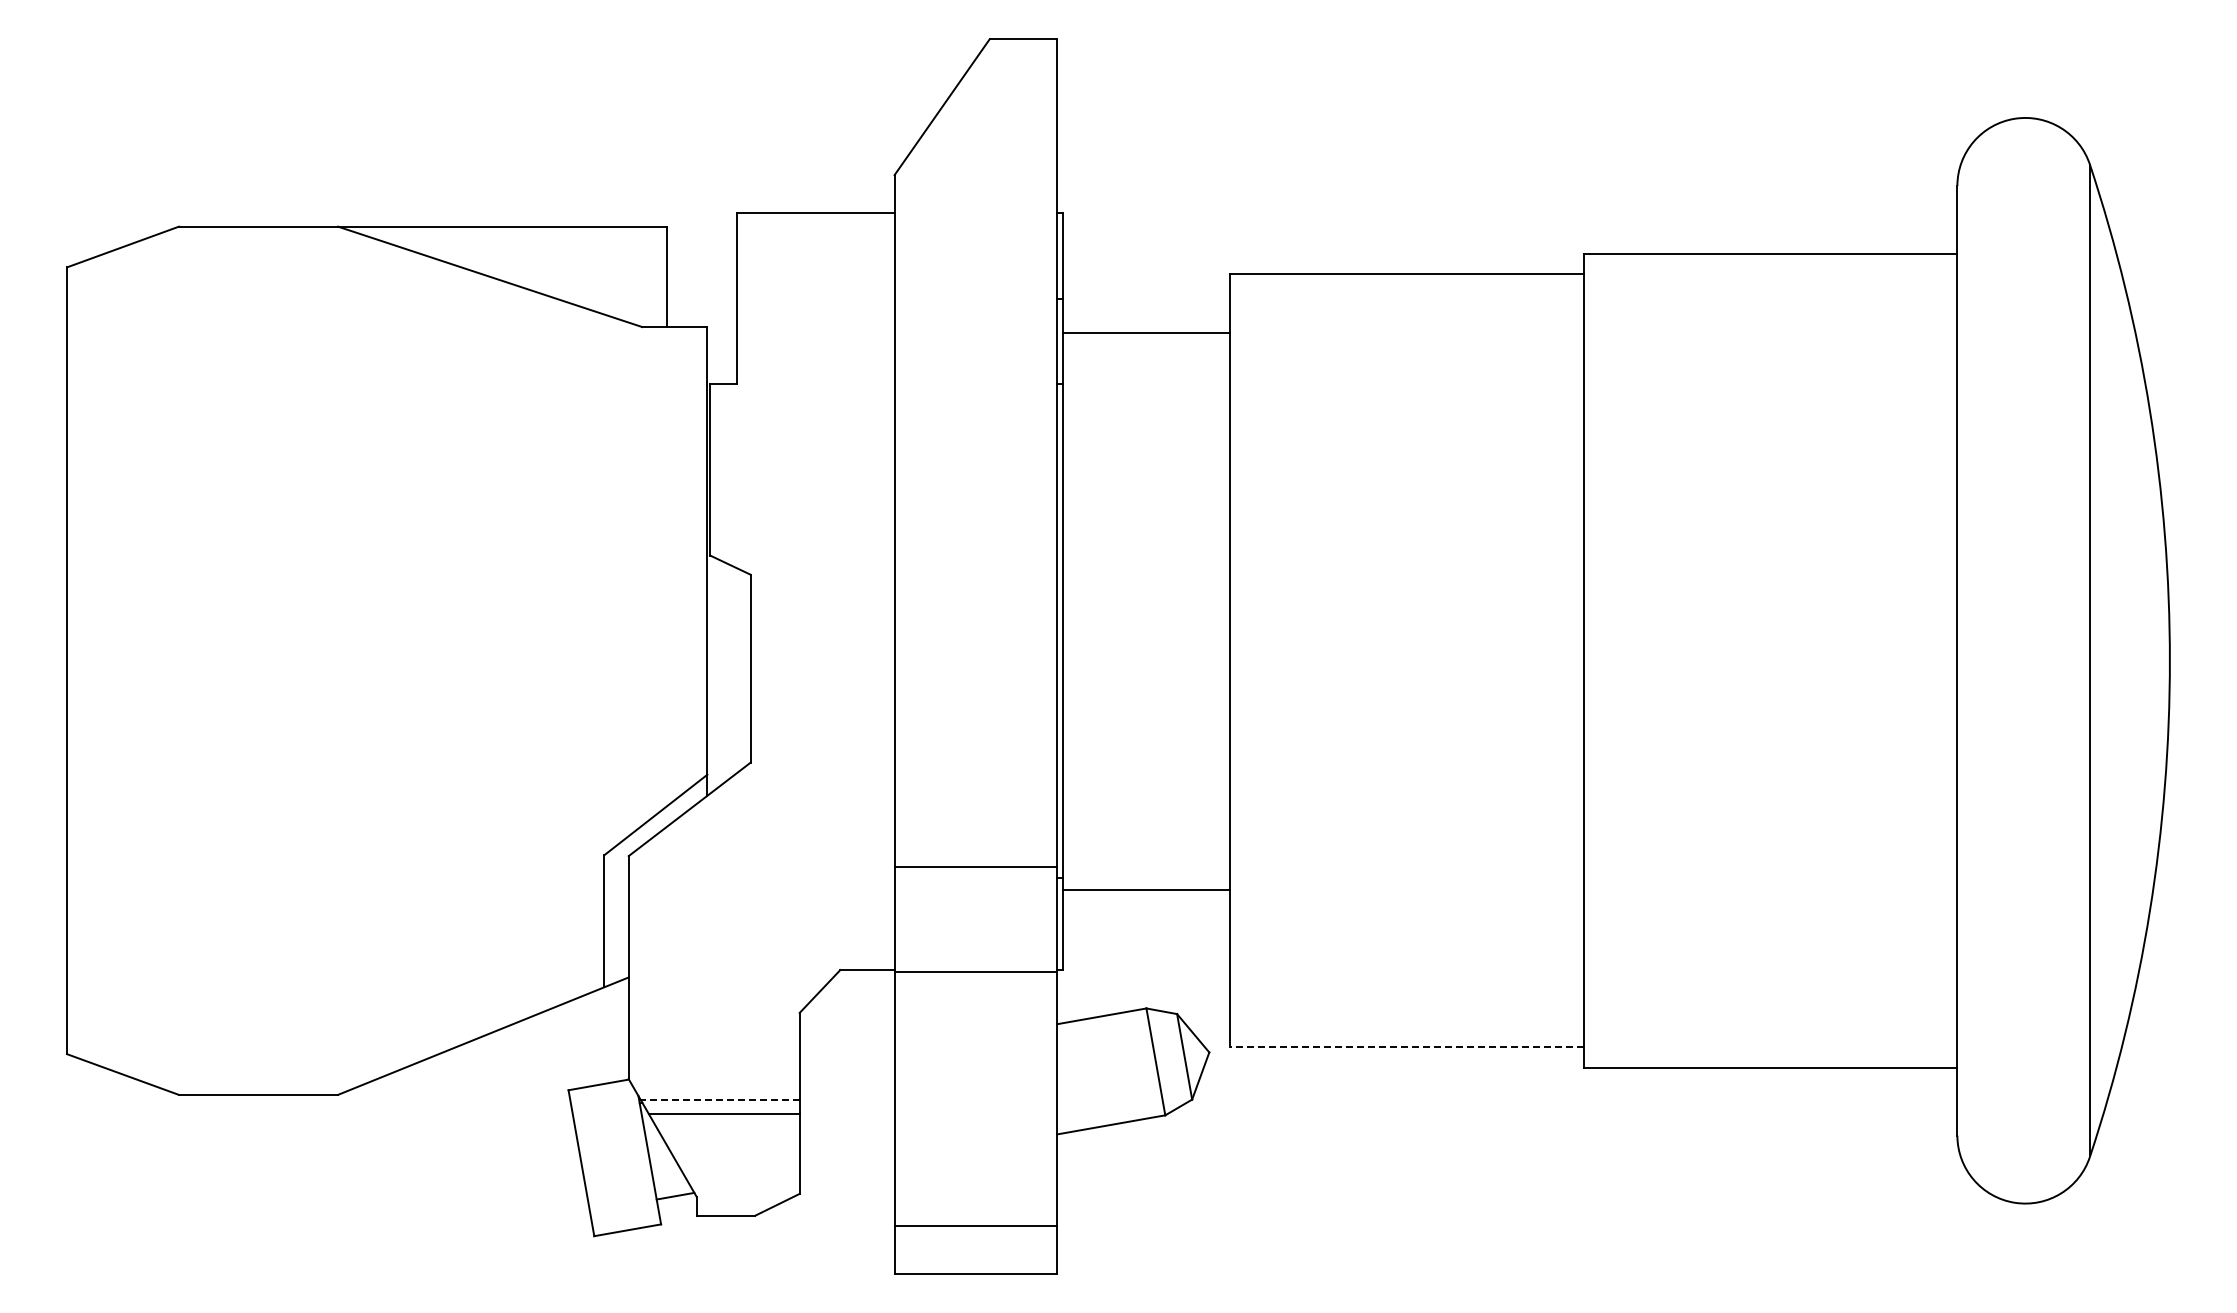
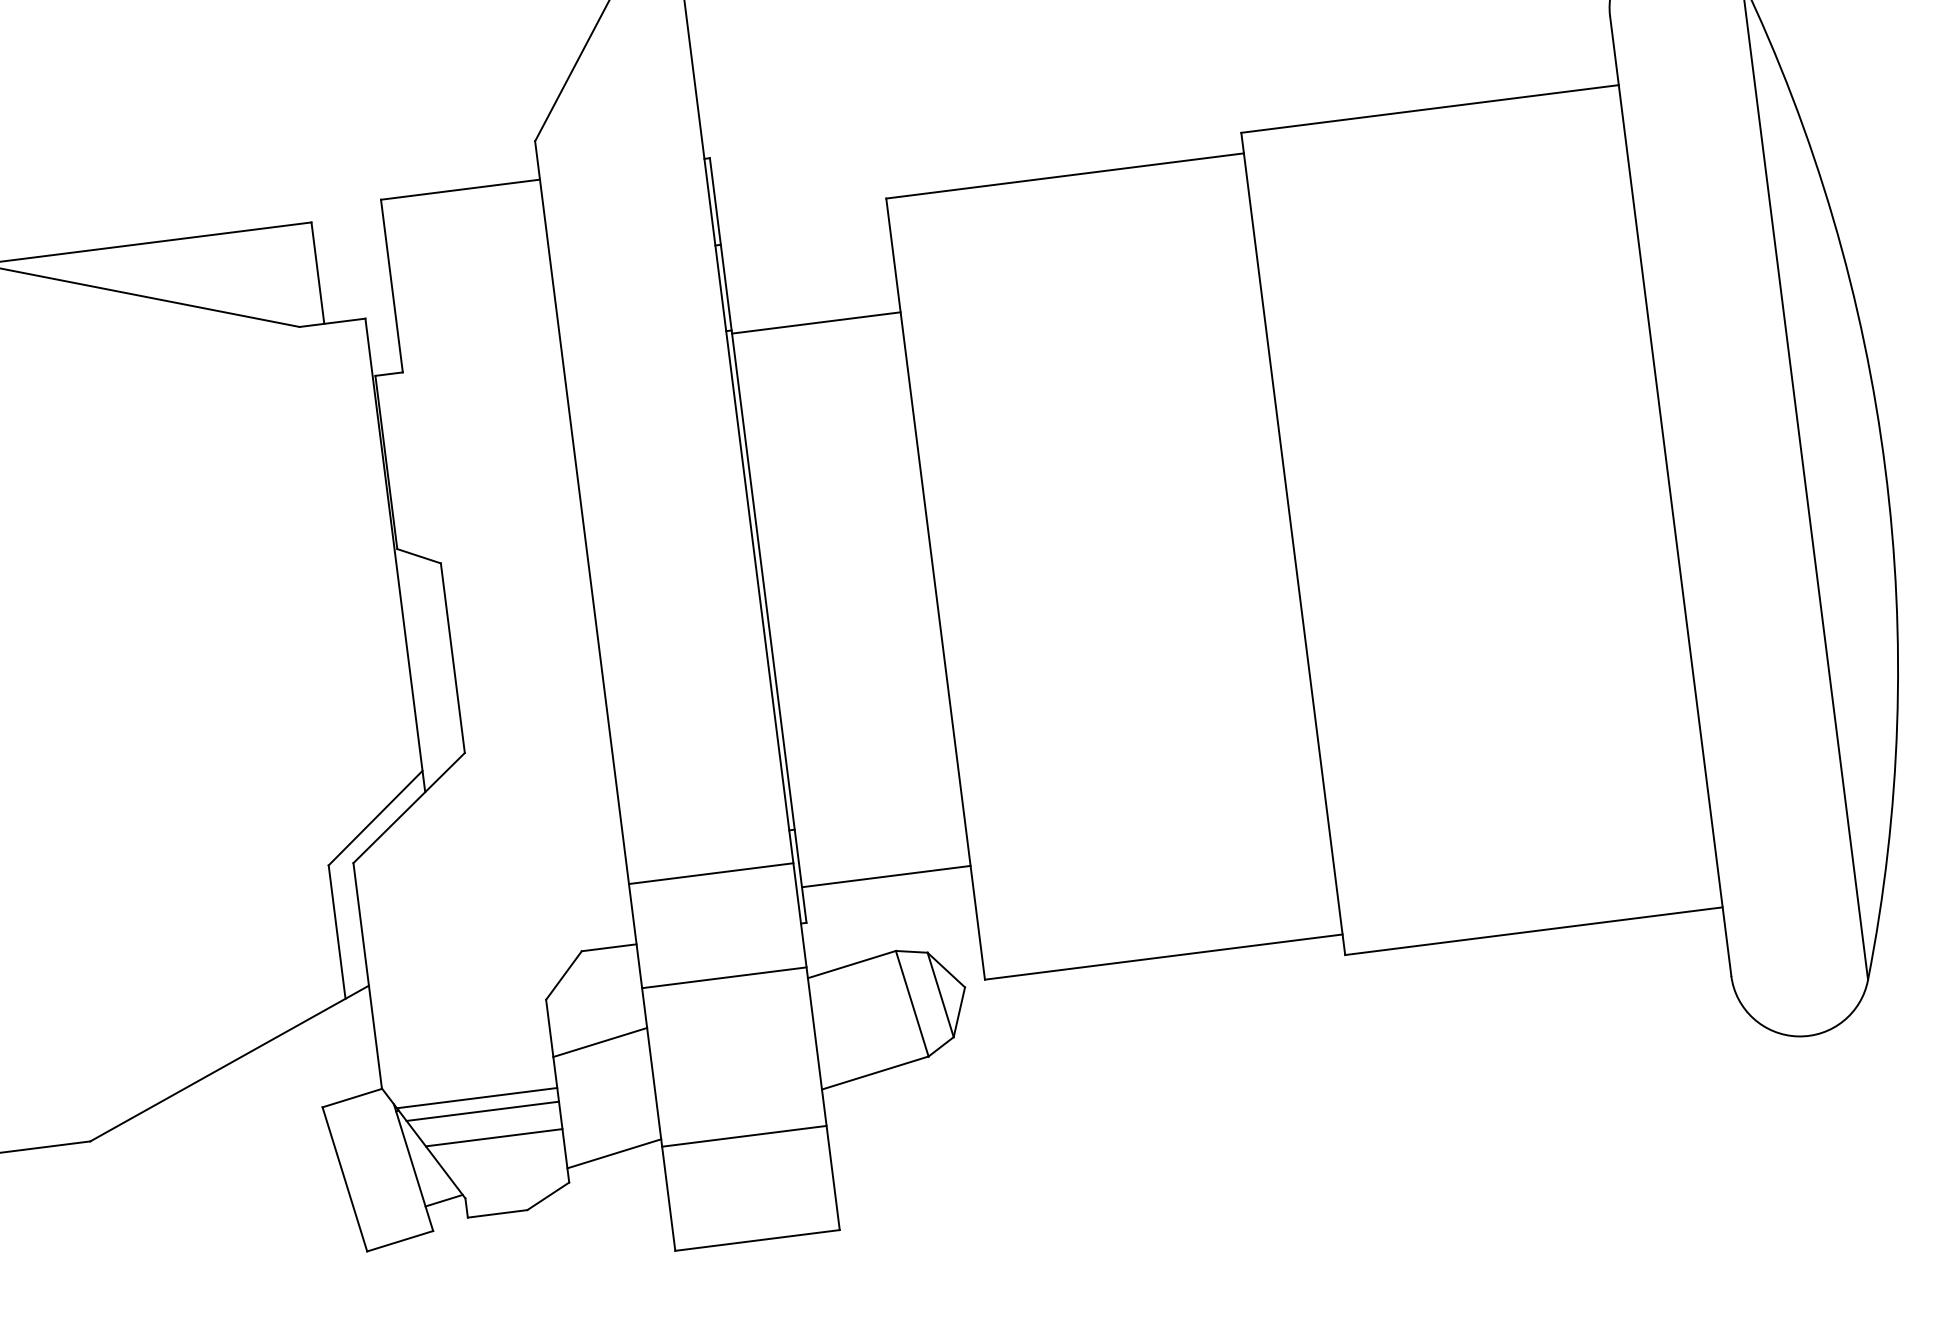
line: (1145, 332) -> (815, 322), moved
line: (975, 867) -> (710, 873), moved
line: (1145, 889) -> (885, 876), moved
line: (975, 972) -> (723, 977), moved
line: (1406, 1047) -> (1163, 957), dashed -> solid
line: (846, 1060) -> (599, 1041), added
line: (719, 1100) -> (476, 1098), dashed -> solid
line: (731, 1141) -> (493, 1138), added
line: (846, 1171) -> (613, 1153), added
line: (975, 1226) -> (743, 1136), moved

